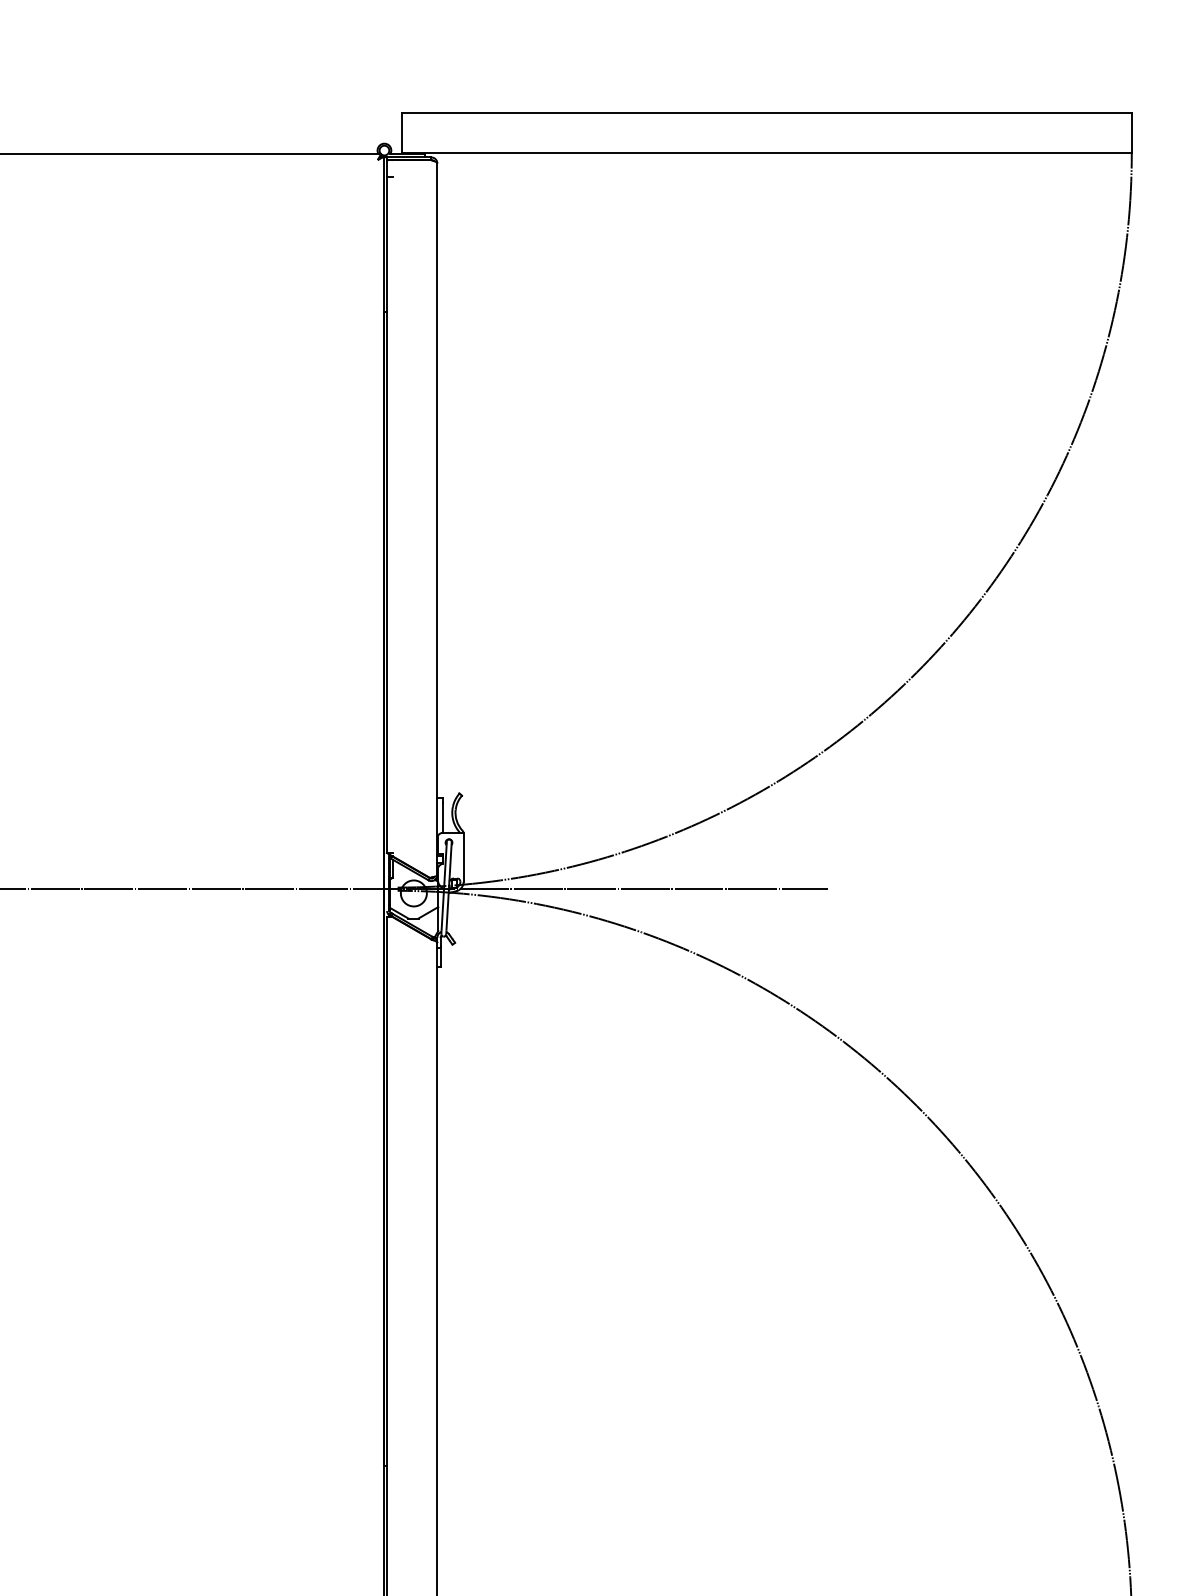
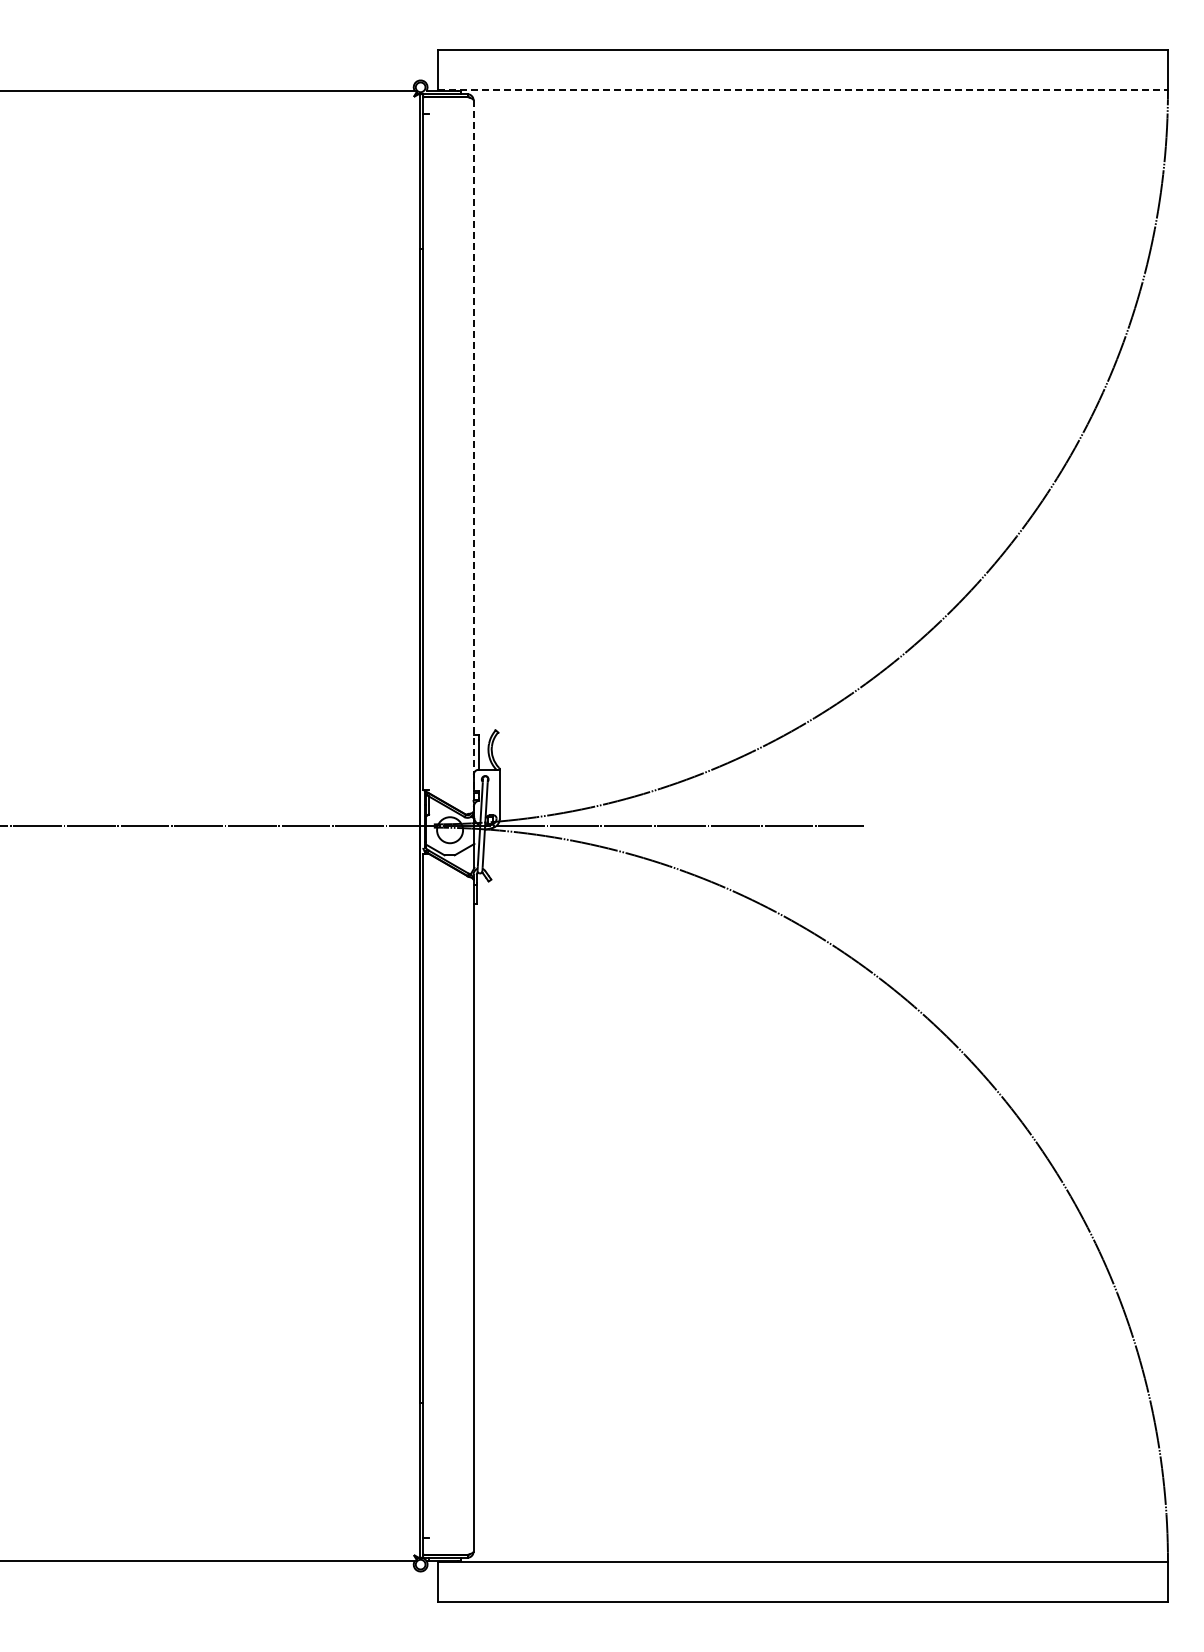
line: (767, 153) -> (803, 90), solid -> dashed
line: (437, 519) -> (473, 456), solid -> dashed

